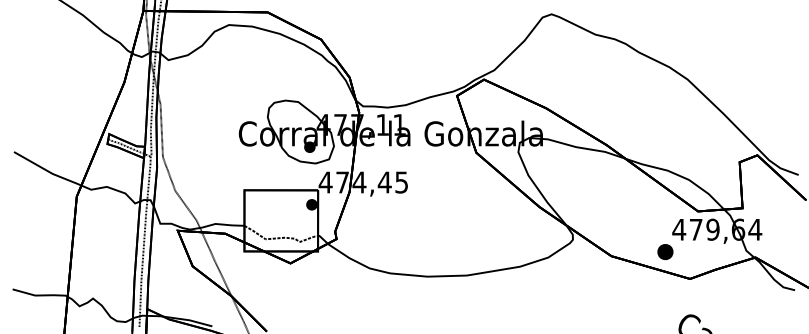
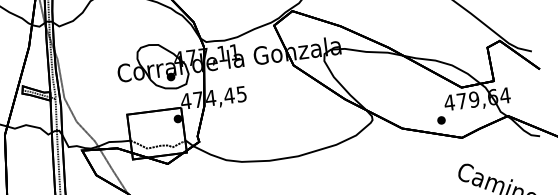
part: (665, 251) -> (441, 120), size x0.71

